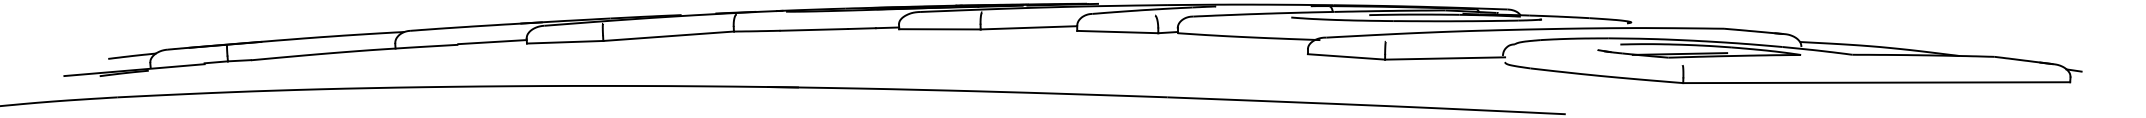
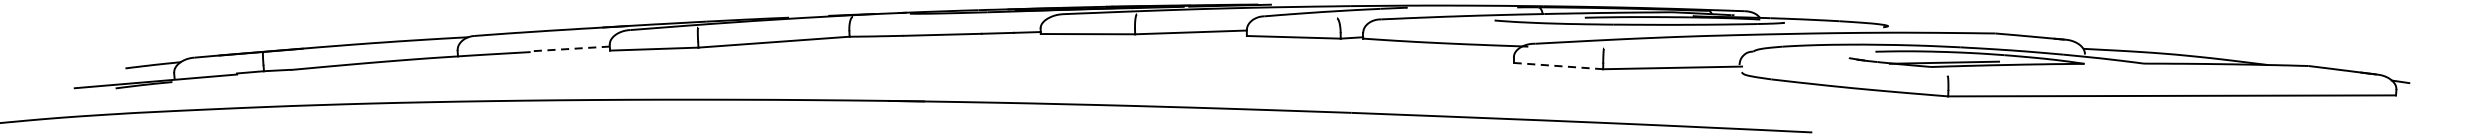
line: (492, 42) -> (570, 49), solid -> dashed
line: (1346, 56) -> (1558, 65), solid -> dashed

